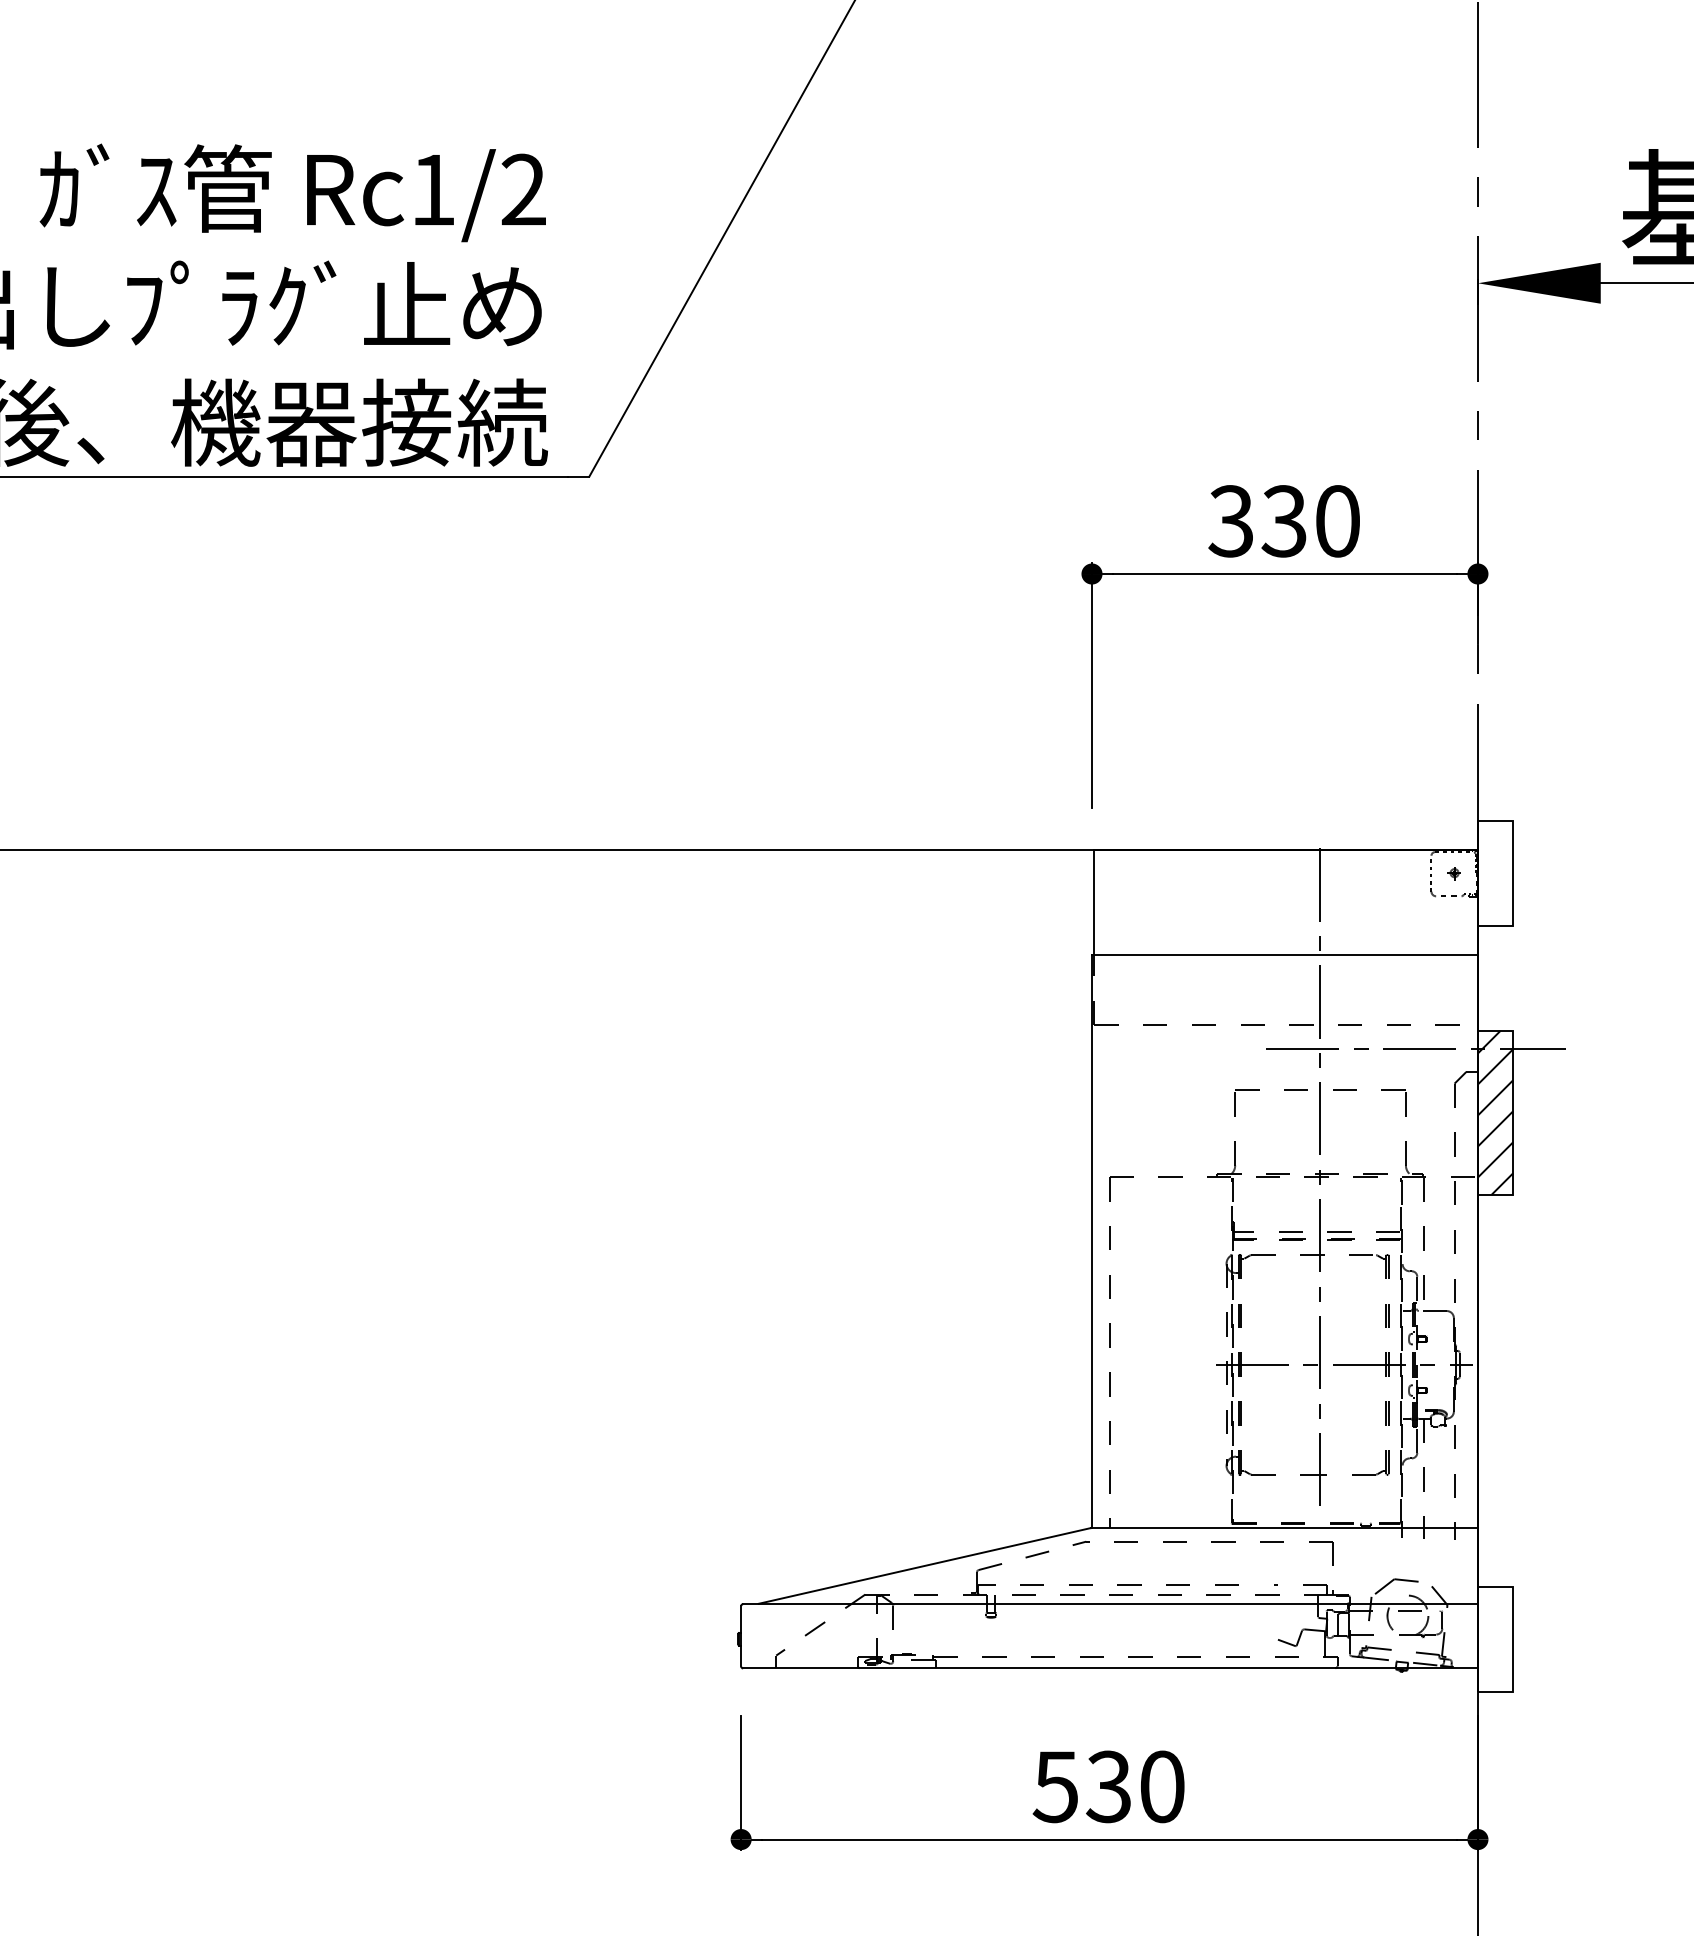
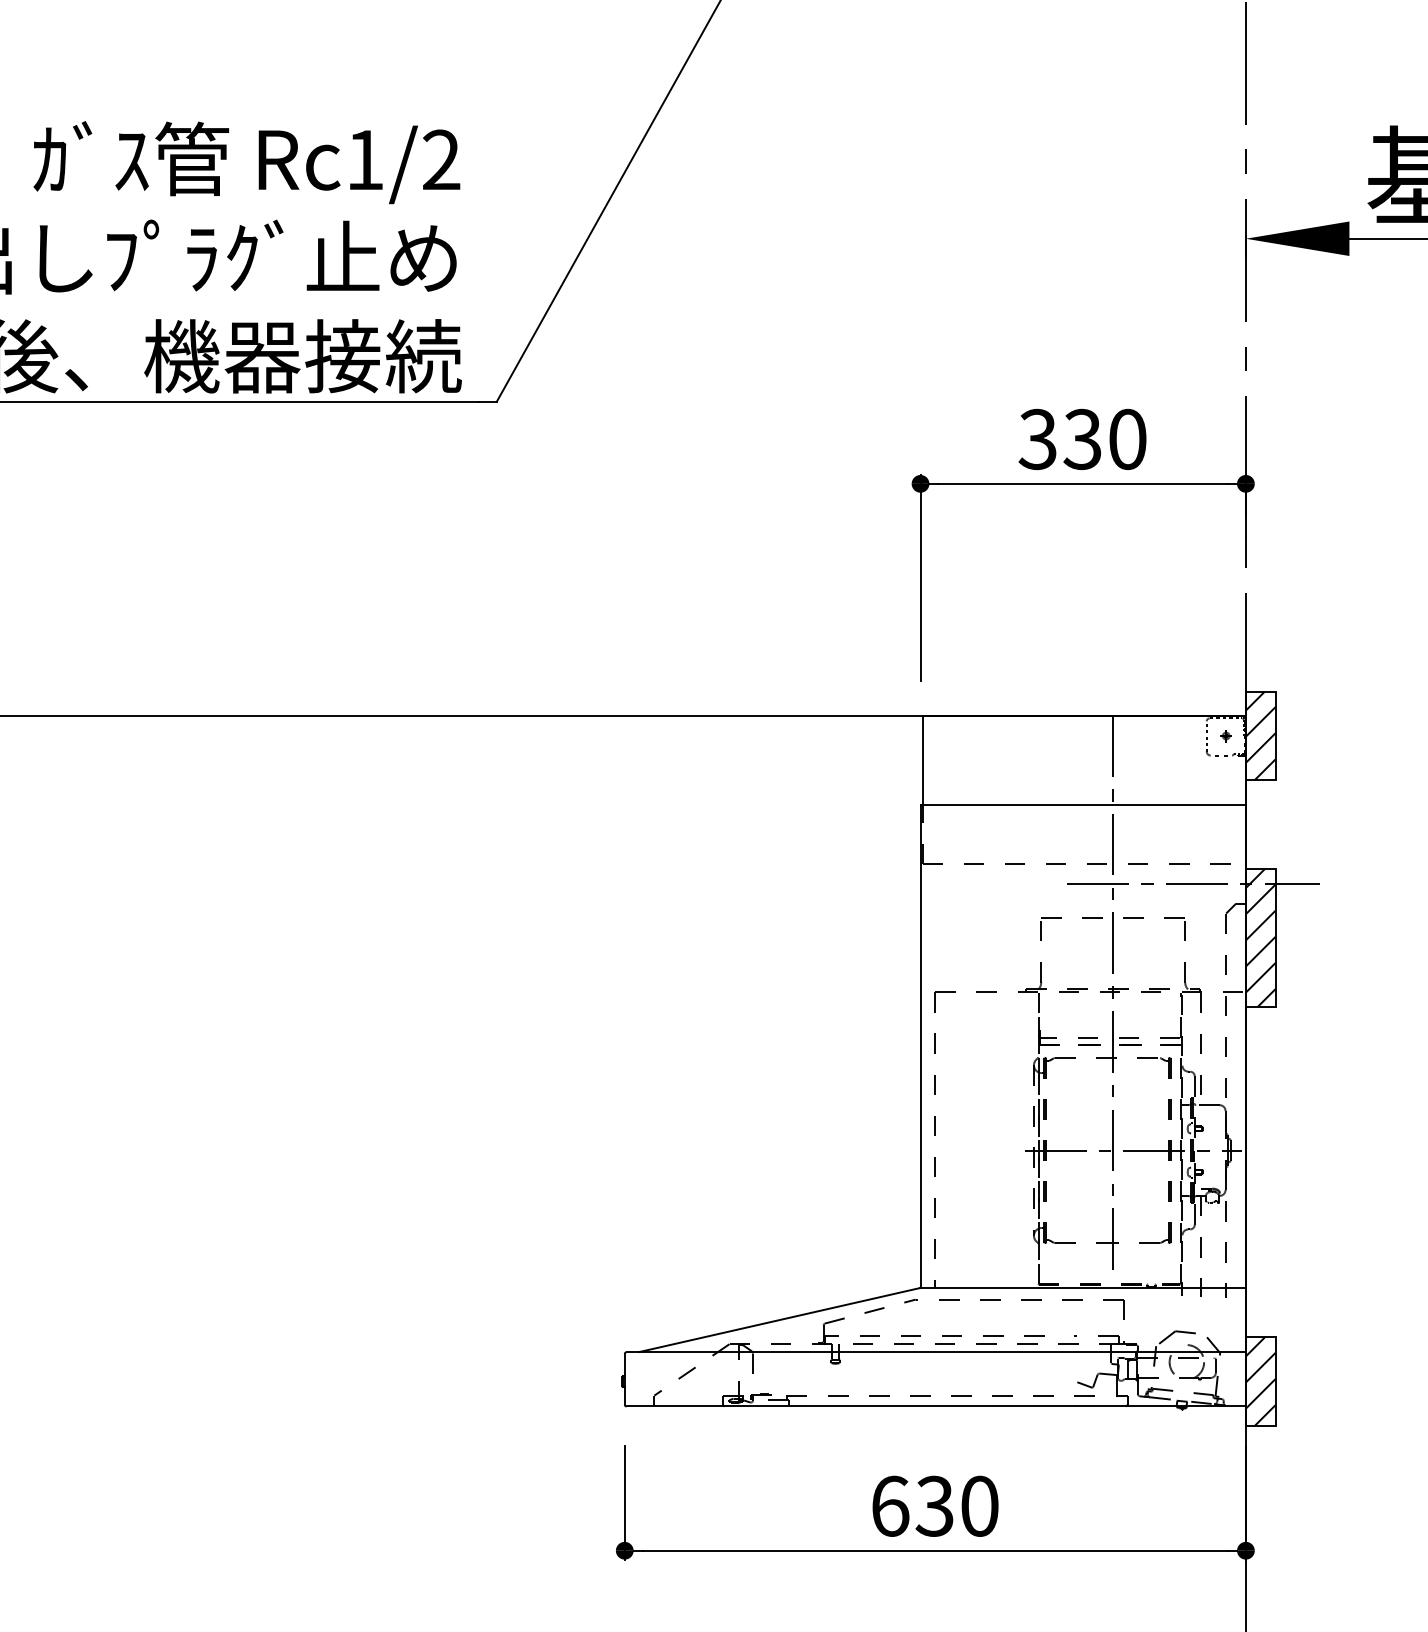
hatch: (1495, 872) -> (1260, 735), added
hatch: (1495, 1638) -> (1260, 1381), added
text: (1055, 1785) -> (889, 1505), 530 -> 630

